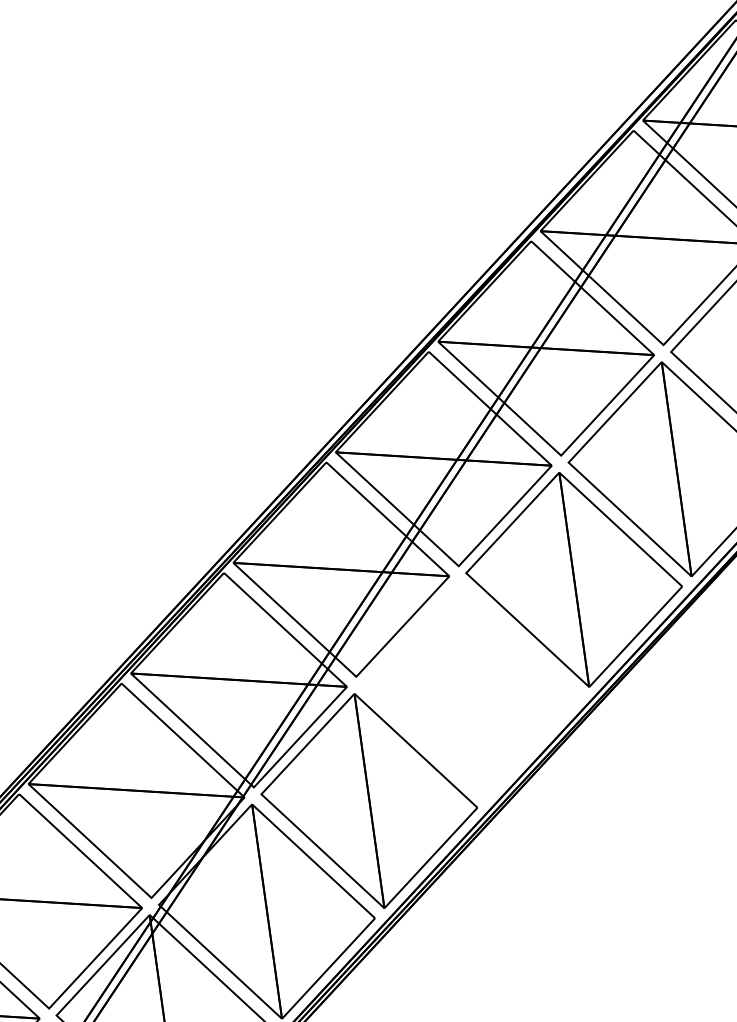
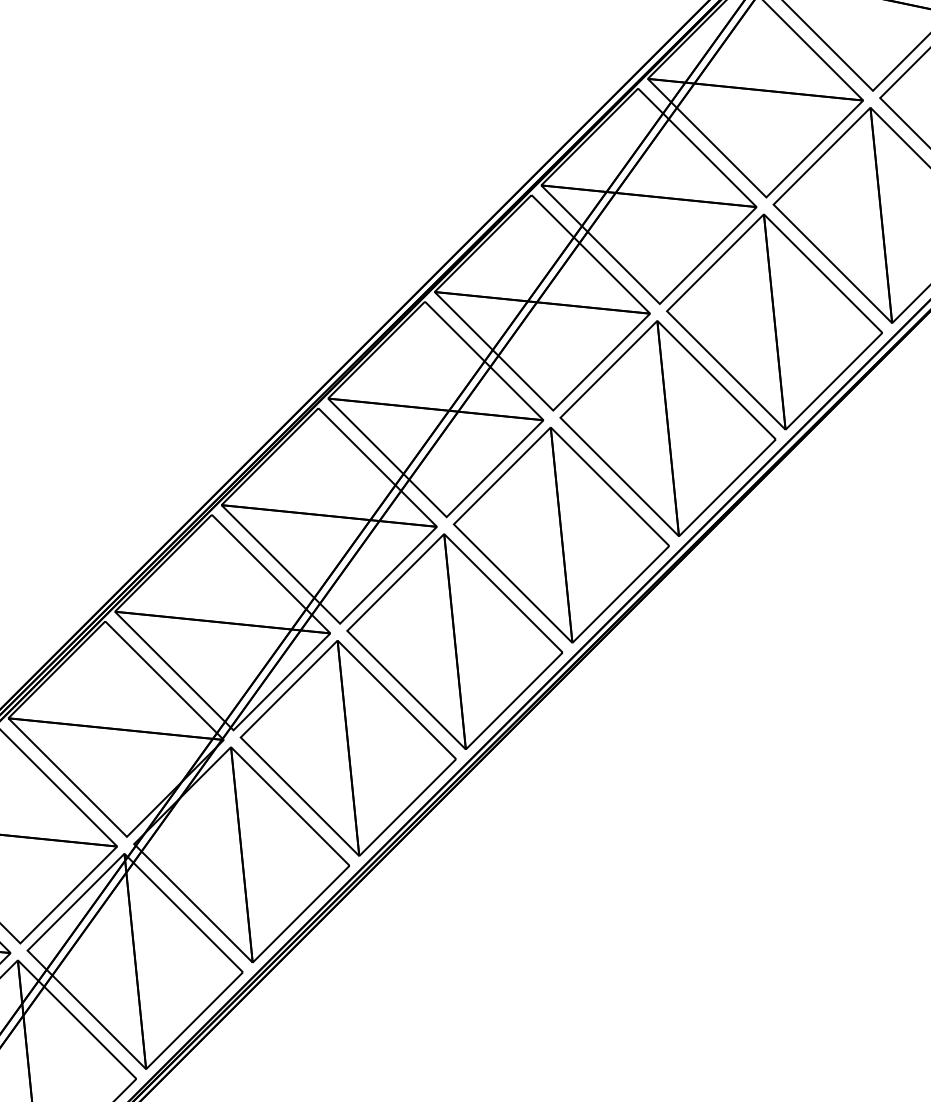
part: (471, 690) -> (454, 641), added

